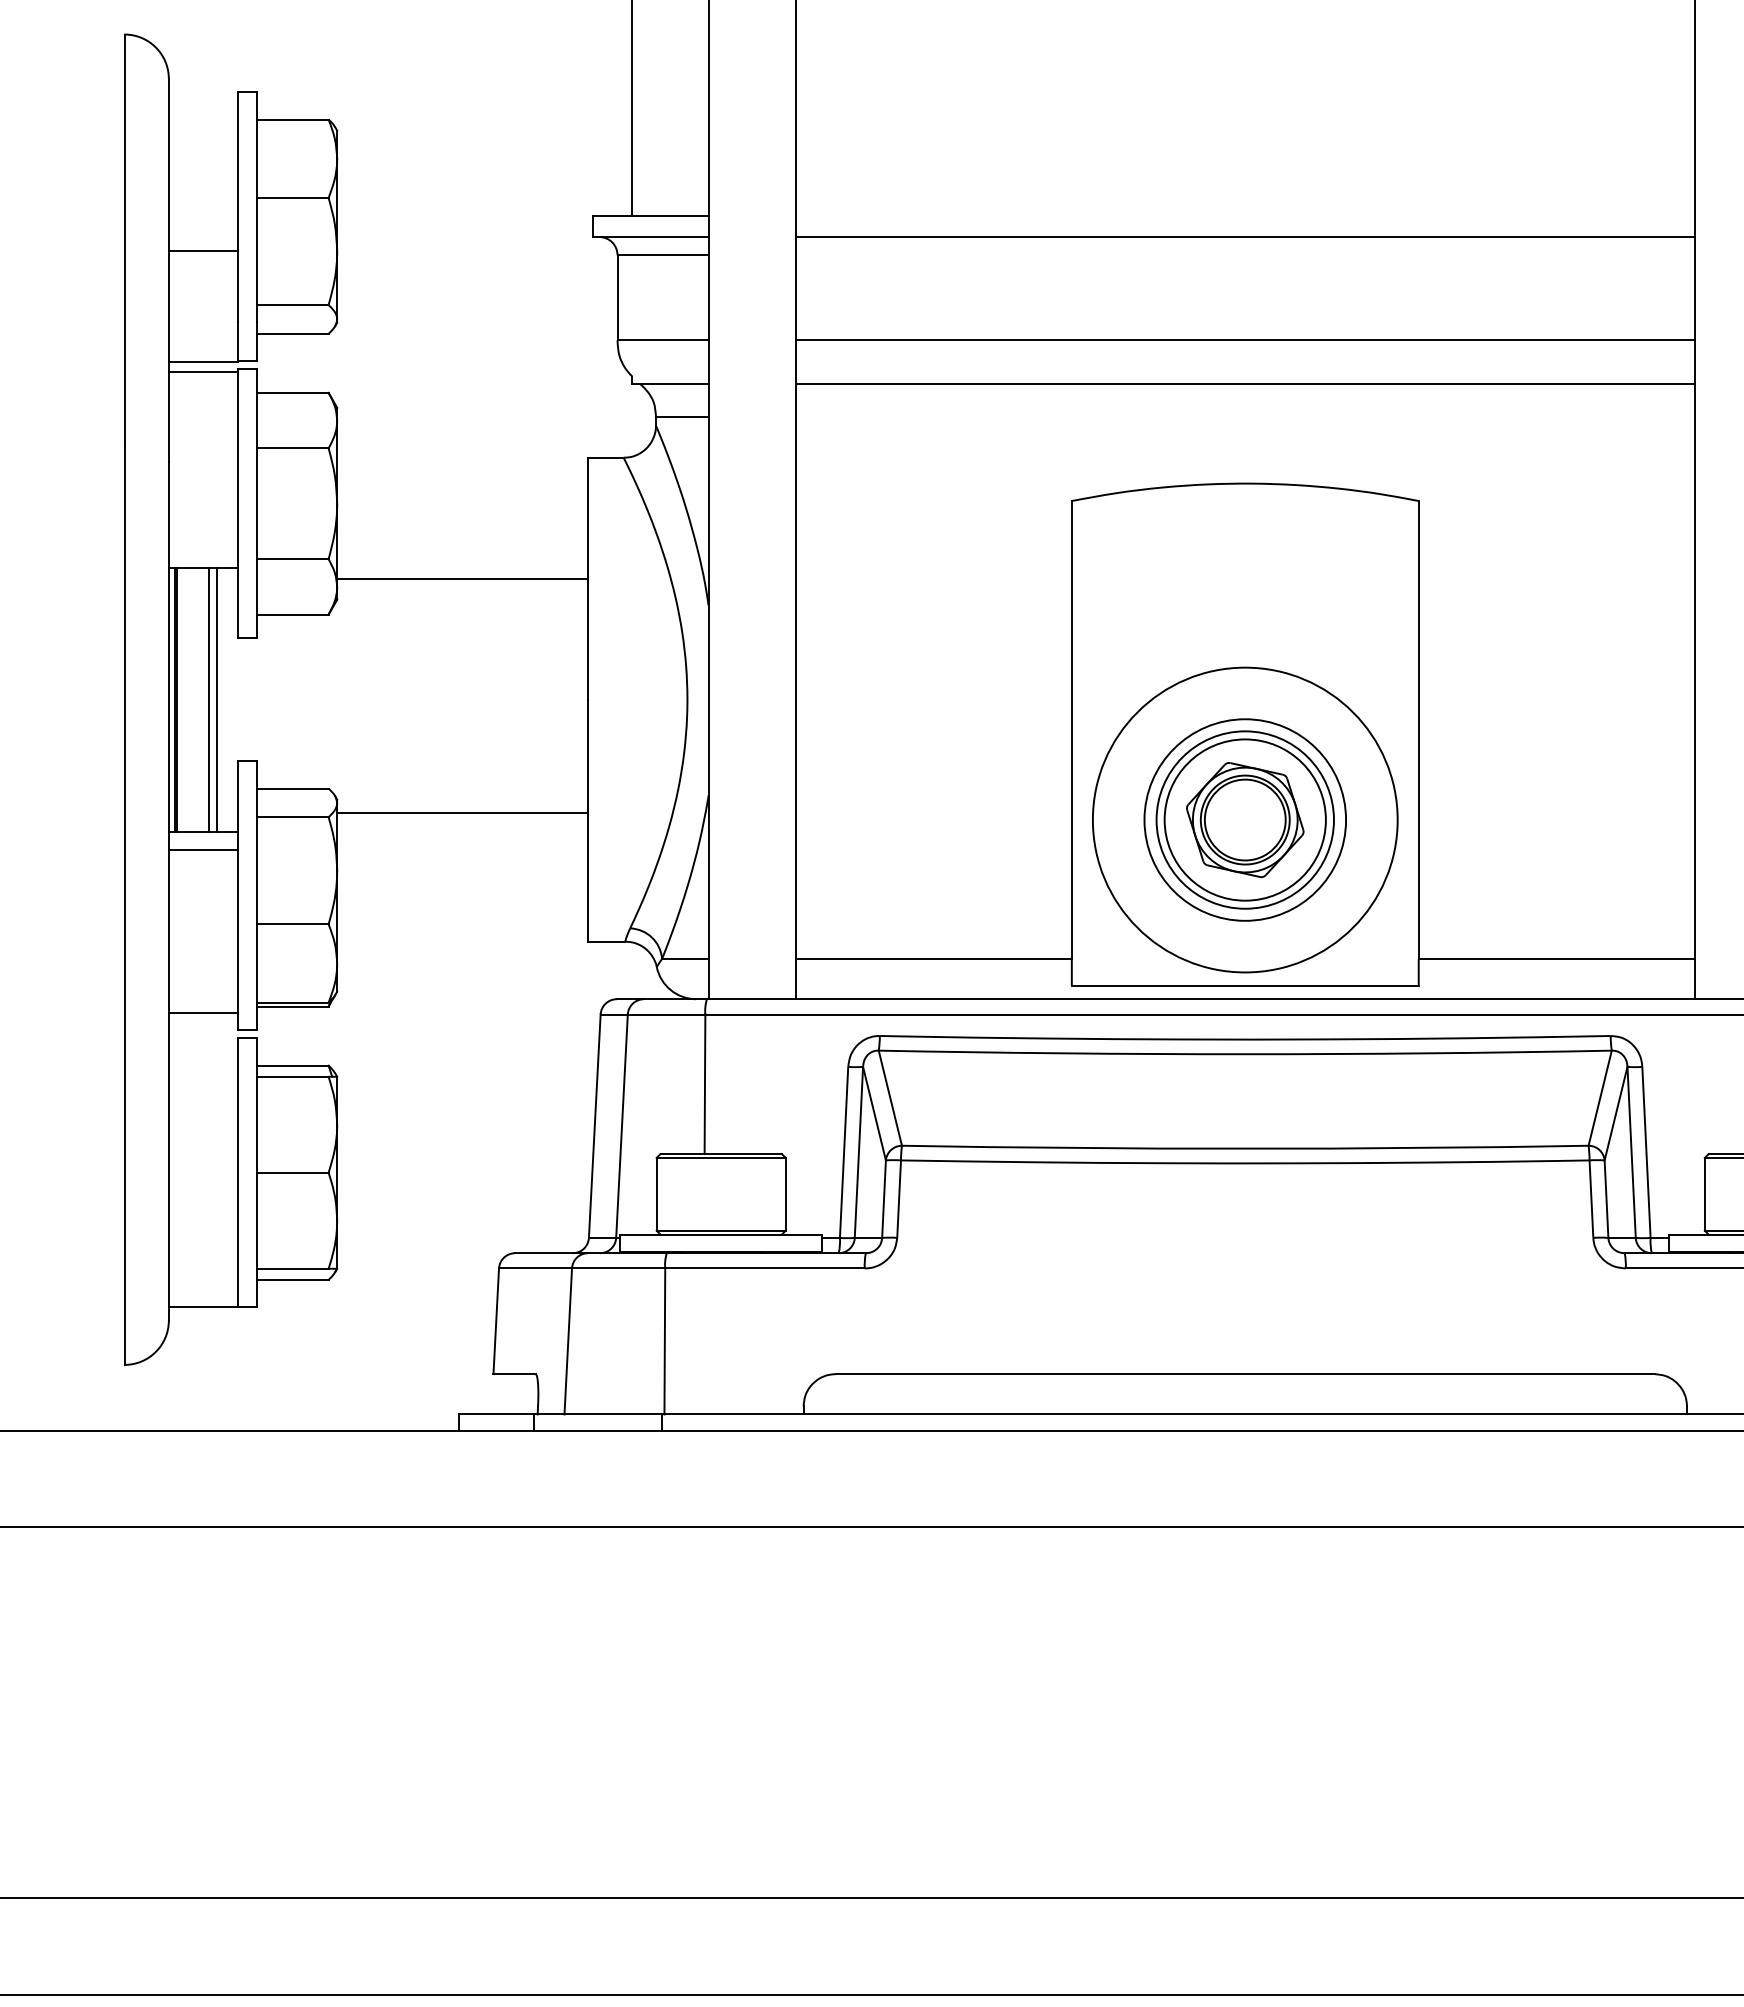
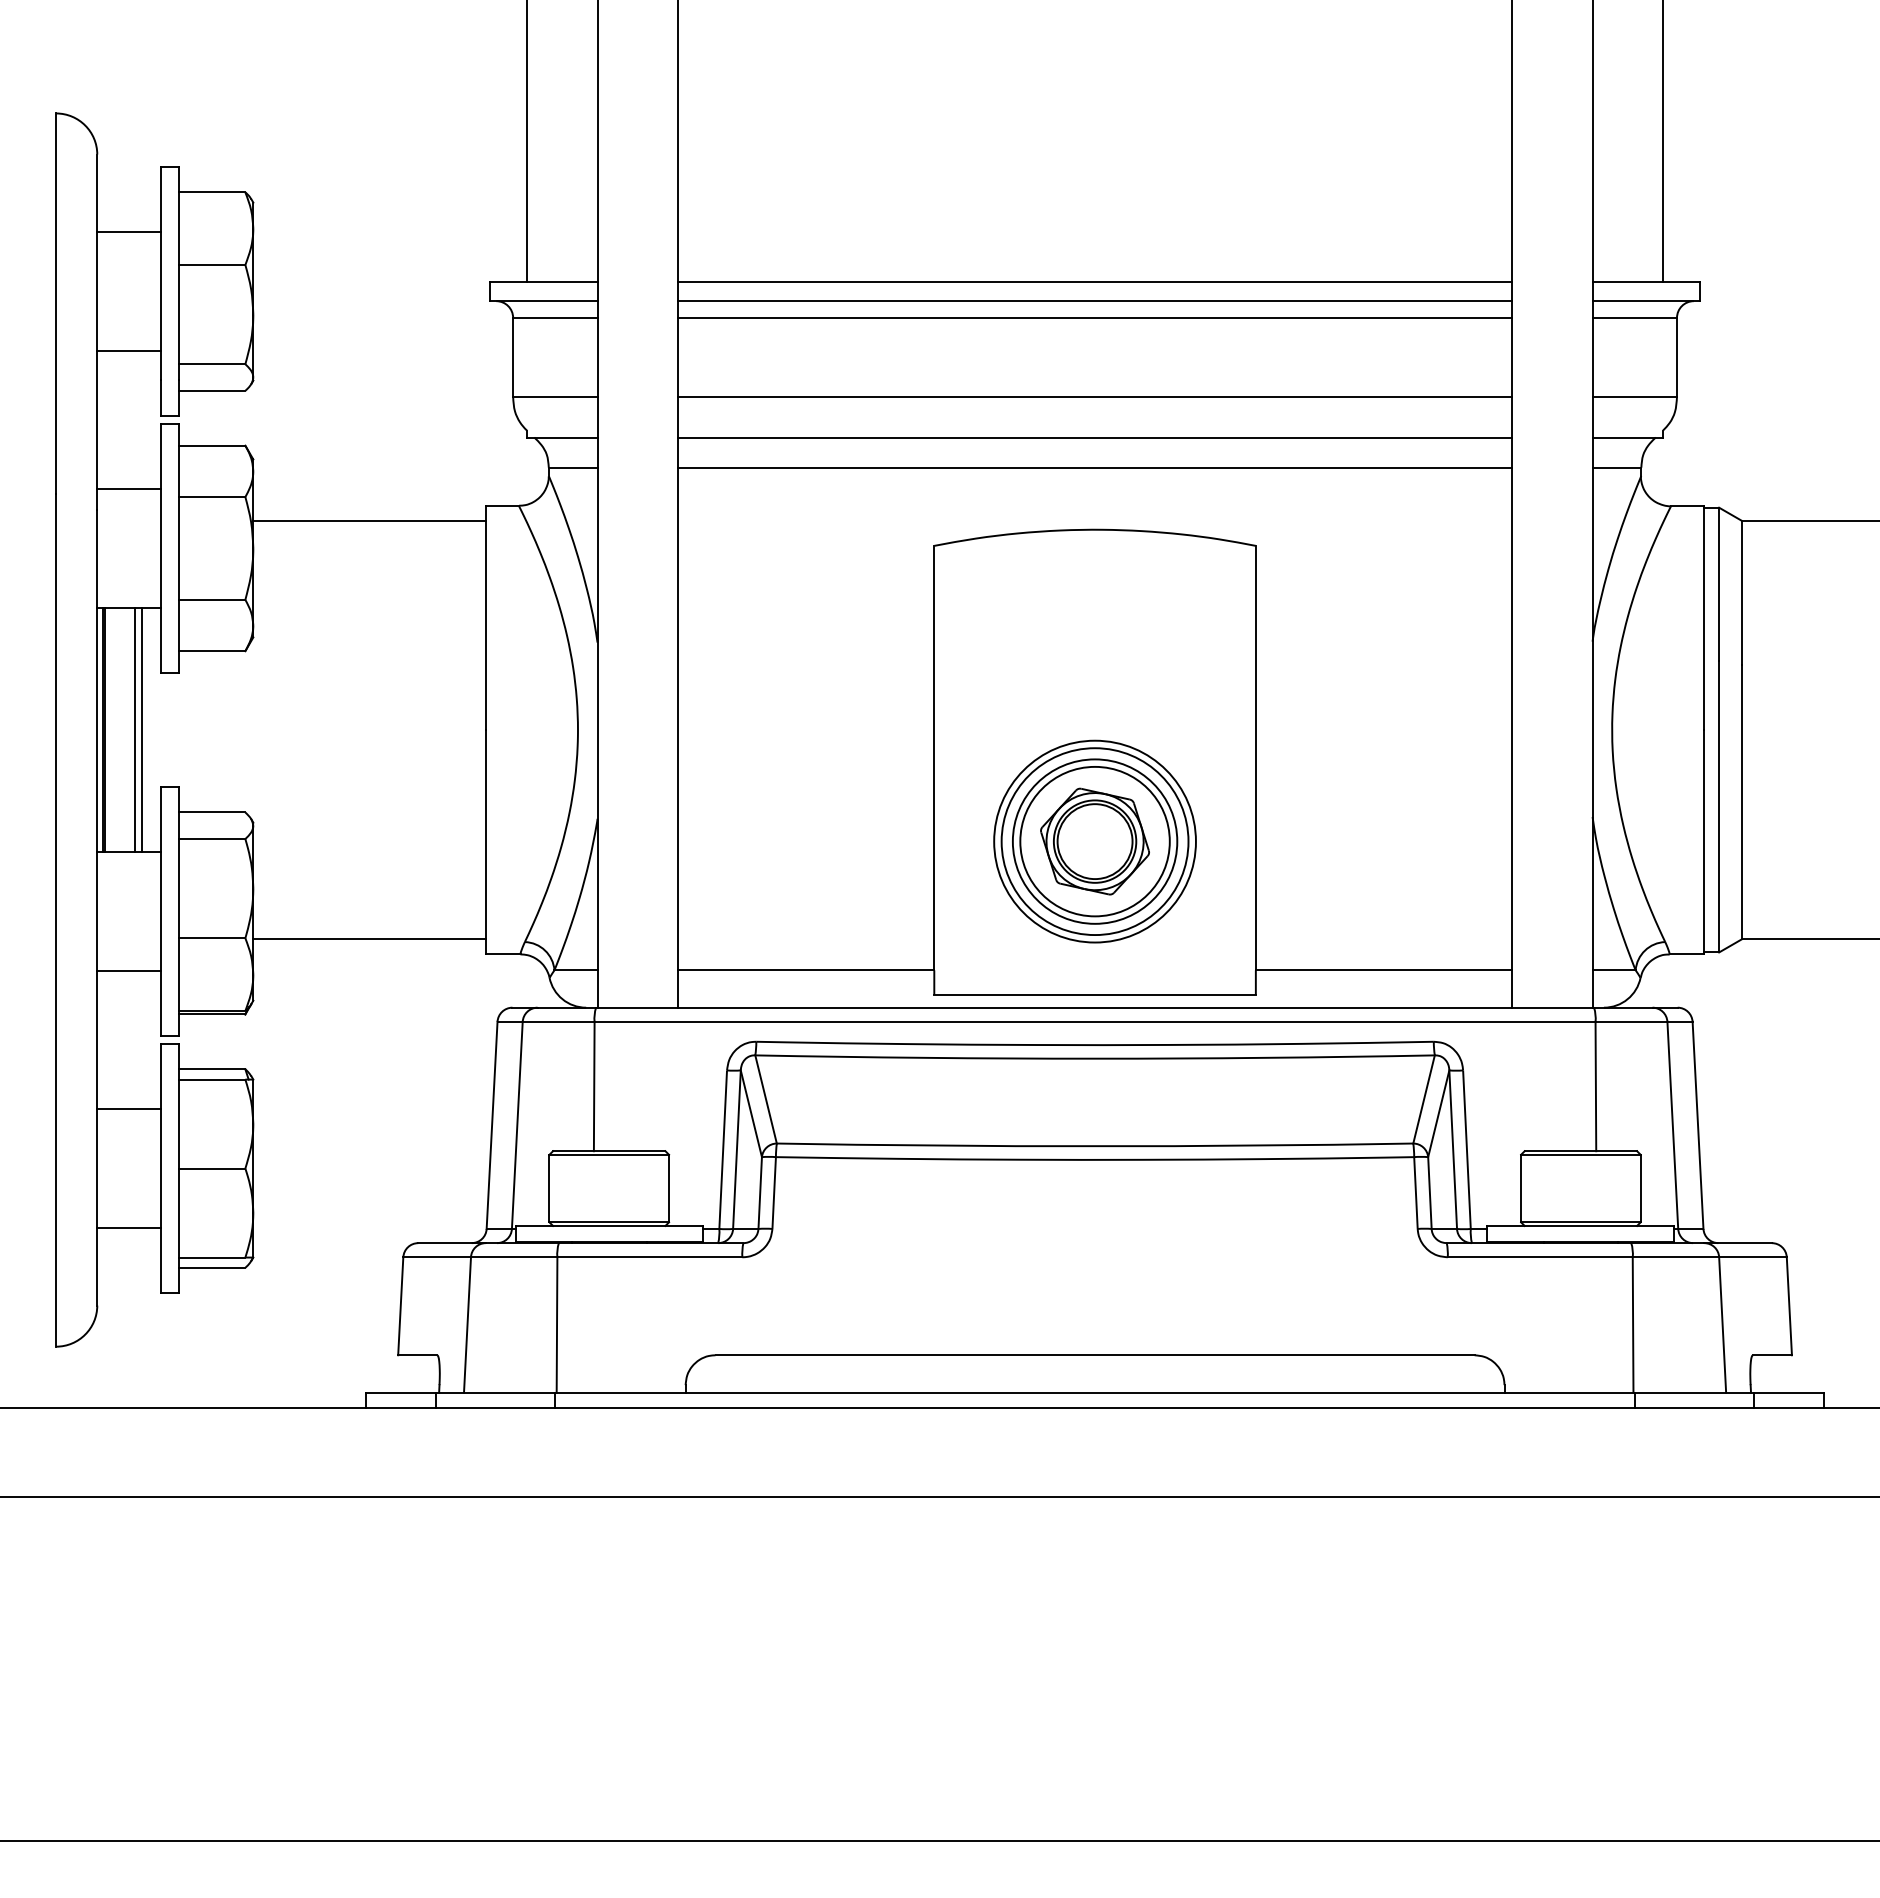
line: (1244, 215) -> (1094, 281), added
line: (203, 251) -> (129, 232), moved
line: (1244, 254) -> (1094, 317), added
line: (203, 361) -> (129, 350), moved
line: (203, 372) -> (129, 489), moved
line: (1244, 416) -> (1094, 467), added
line: (462, 578) -> (369, 520), moved
line: (462, 813) -> (369, 939), moved
circle: (1244, 819) -> (1094, 841), size x0.71
line: (203, 850) -> (129, 971), moved
line: (203, 1013) -> (129, 1109), moved
line: (203, 1306) -> (129, 1227), moved

